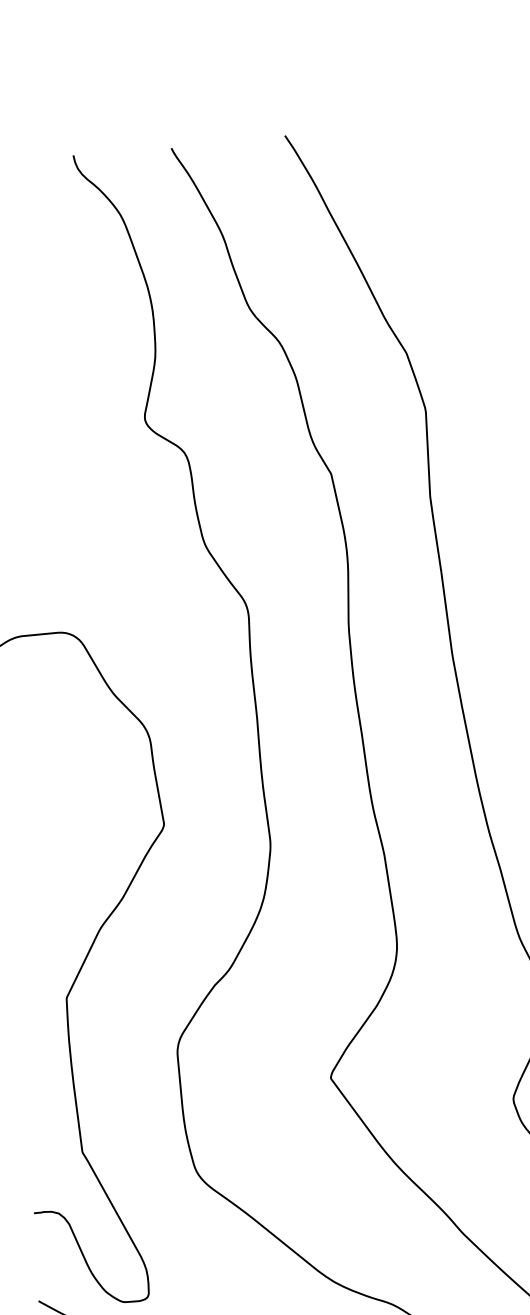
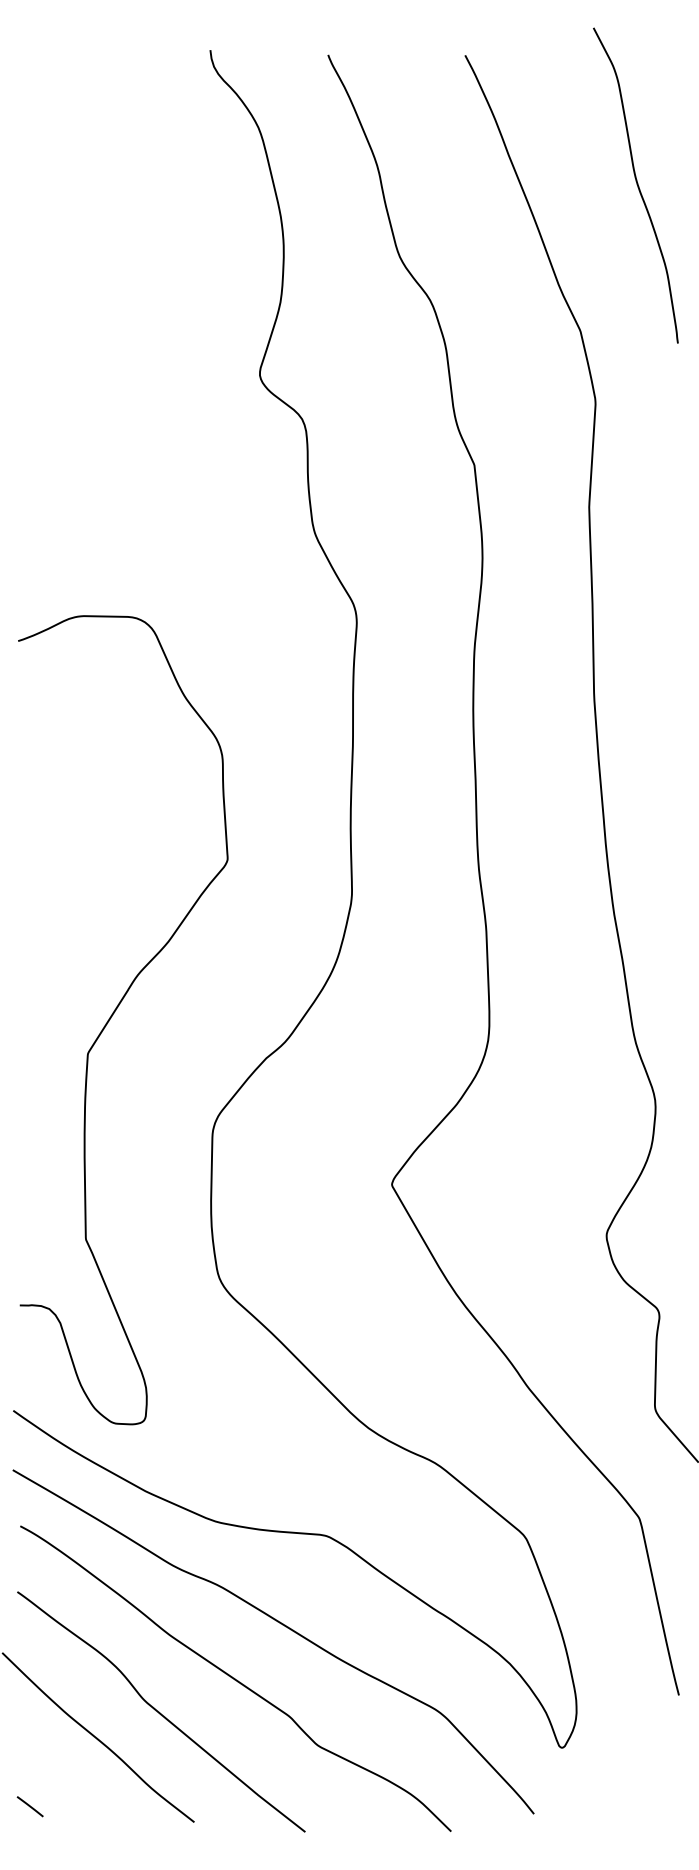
curve: (439, 226) -> (636, 184), added

